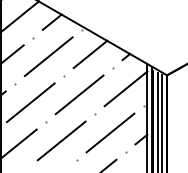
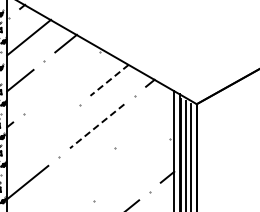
line: (90, 54) -> (109, 80), solid -> dashed
line: (48, 56) -> (61, 82), removed
line: (125, 88) -> (149, 119), removed
line: (79, 94) -> (97, 126), solid -> dashed
line: (30, 102) -> (41, 135), removed
line: (110, 132) -> (132, 169), removed
line: (61, 140) -> (76, 178), removed

